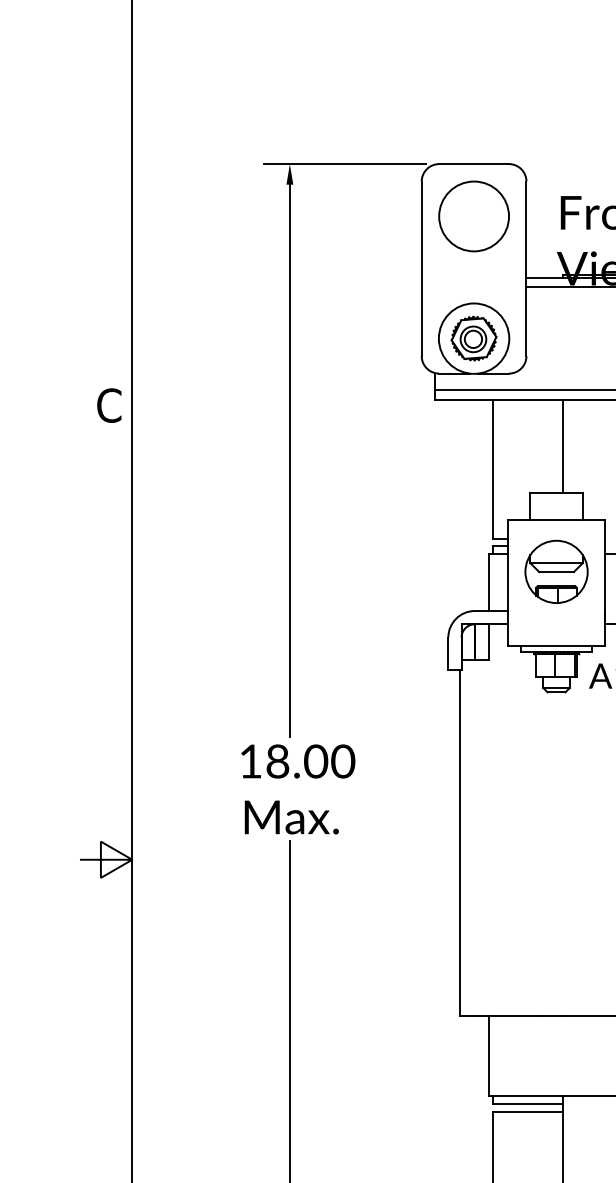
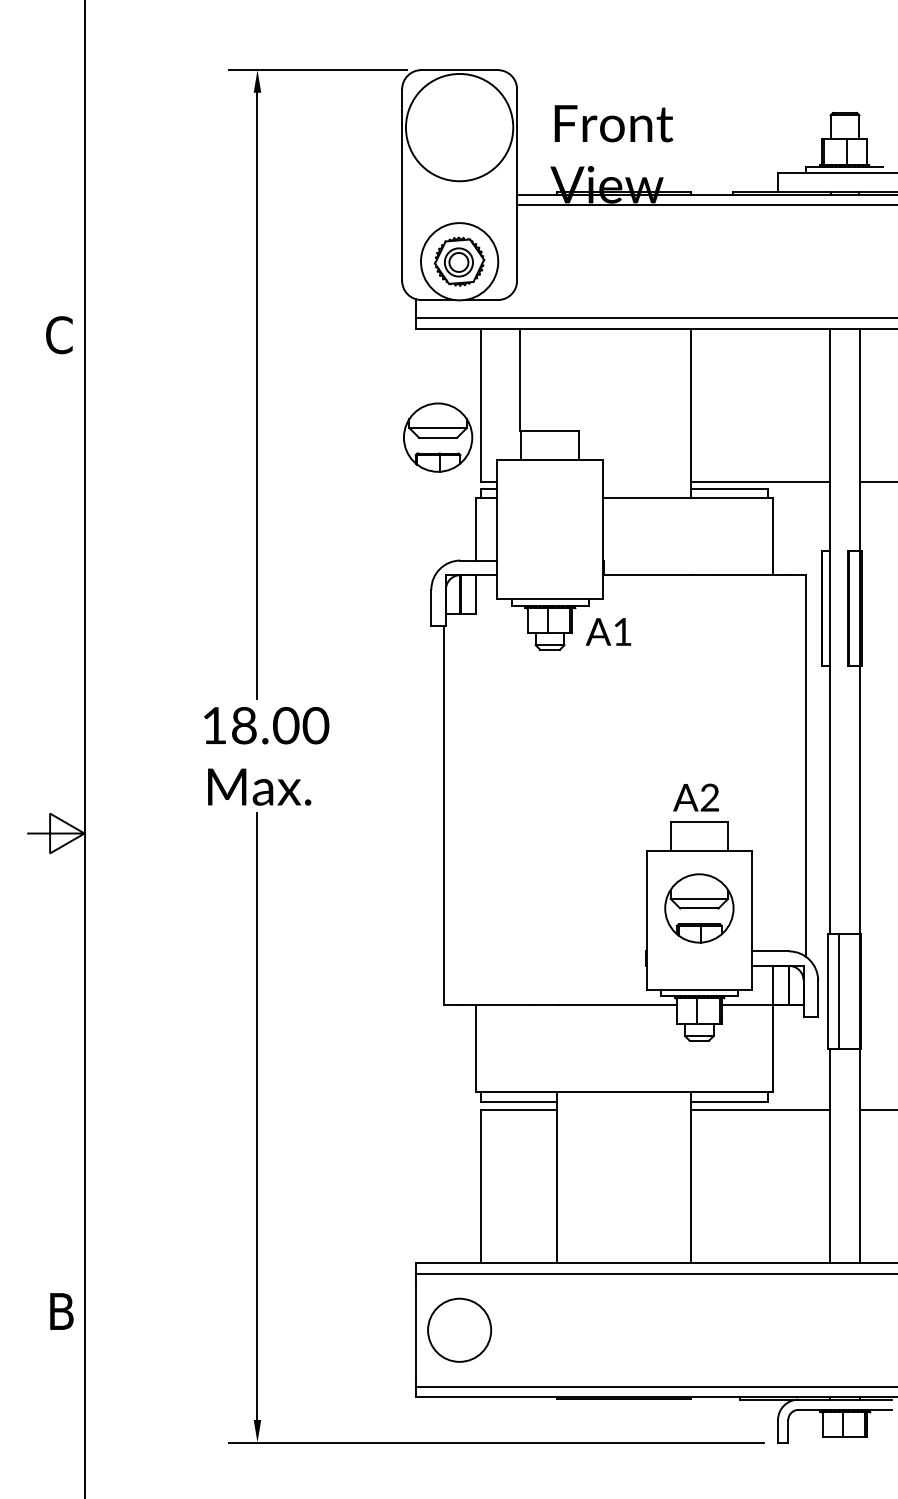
circle: (473, 216) -> (459, 127), size x1.4
line: (563, 446) -> (520, 379), moved
part: (556, 571) -> (438, 437), moved

